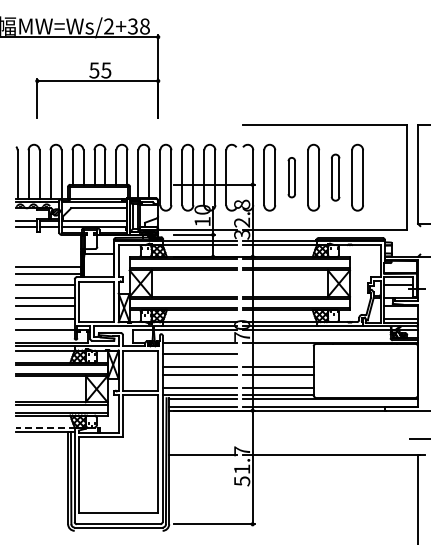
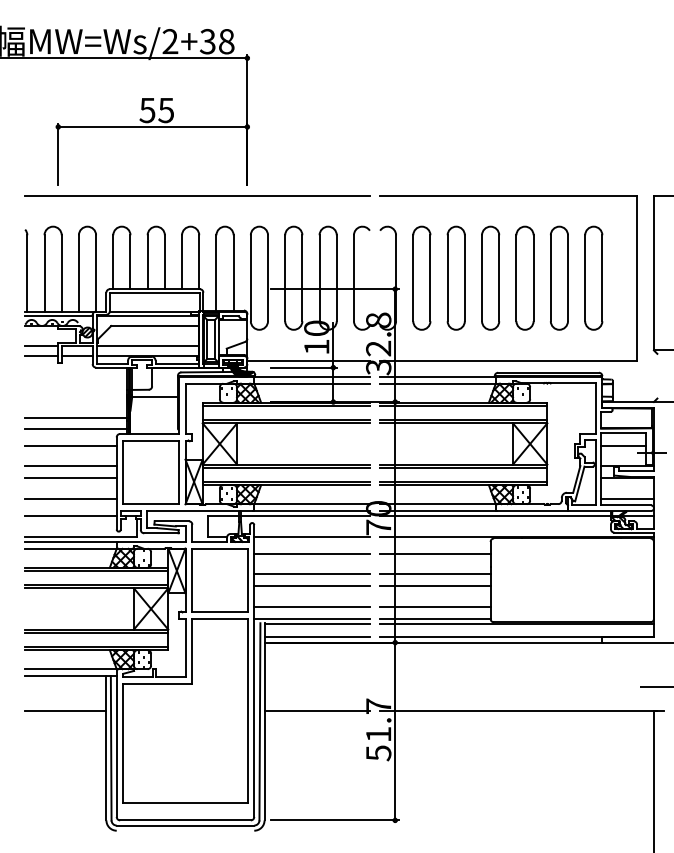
line: (126, 125) -> (197, 196), added
part: (291, 177) -> (455, 277), size x1.67
part: (335, 177) -> (524, 277), size x1.43
part: (379, 177) -> (593, 277), added
line: (278, 353) -> (435, 553), added
line: (46, 427) -> (72, 669), dashed -> solid
line: (42, 454) -> (66, 711), added

